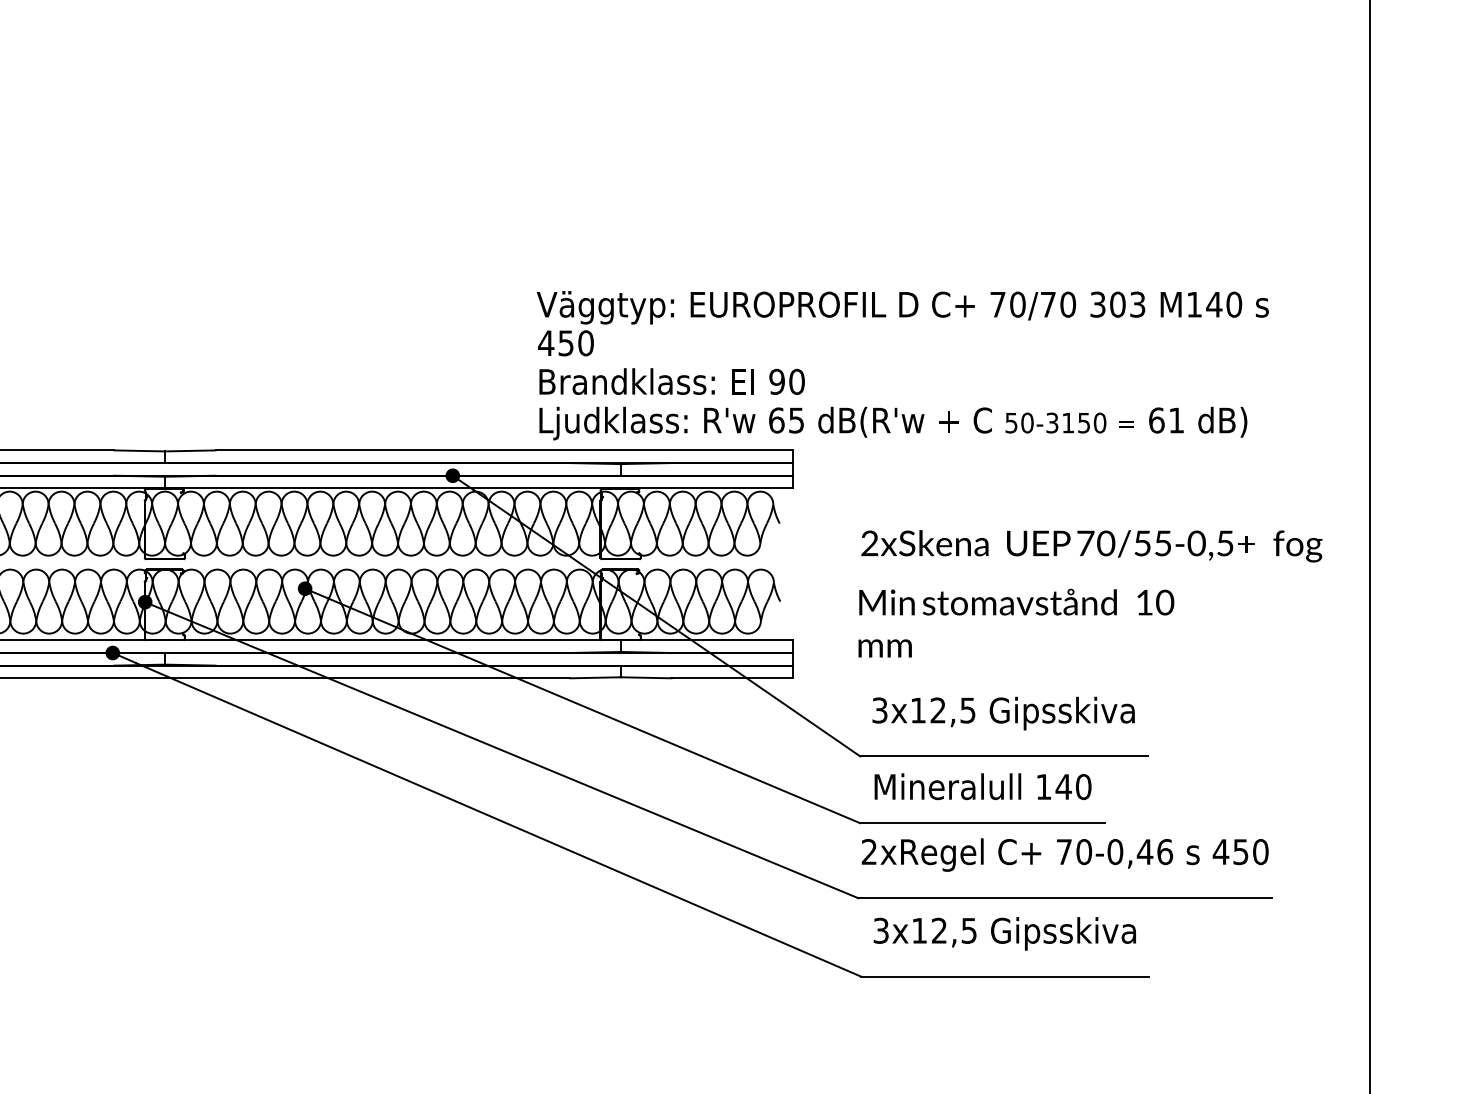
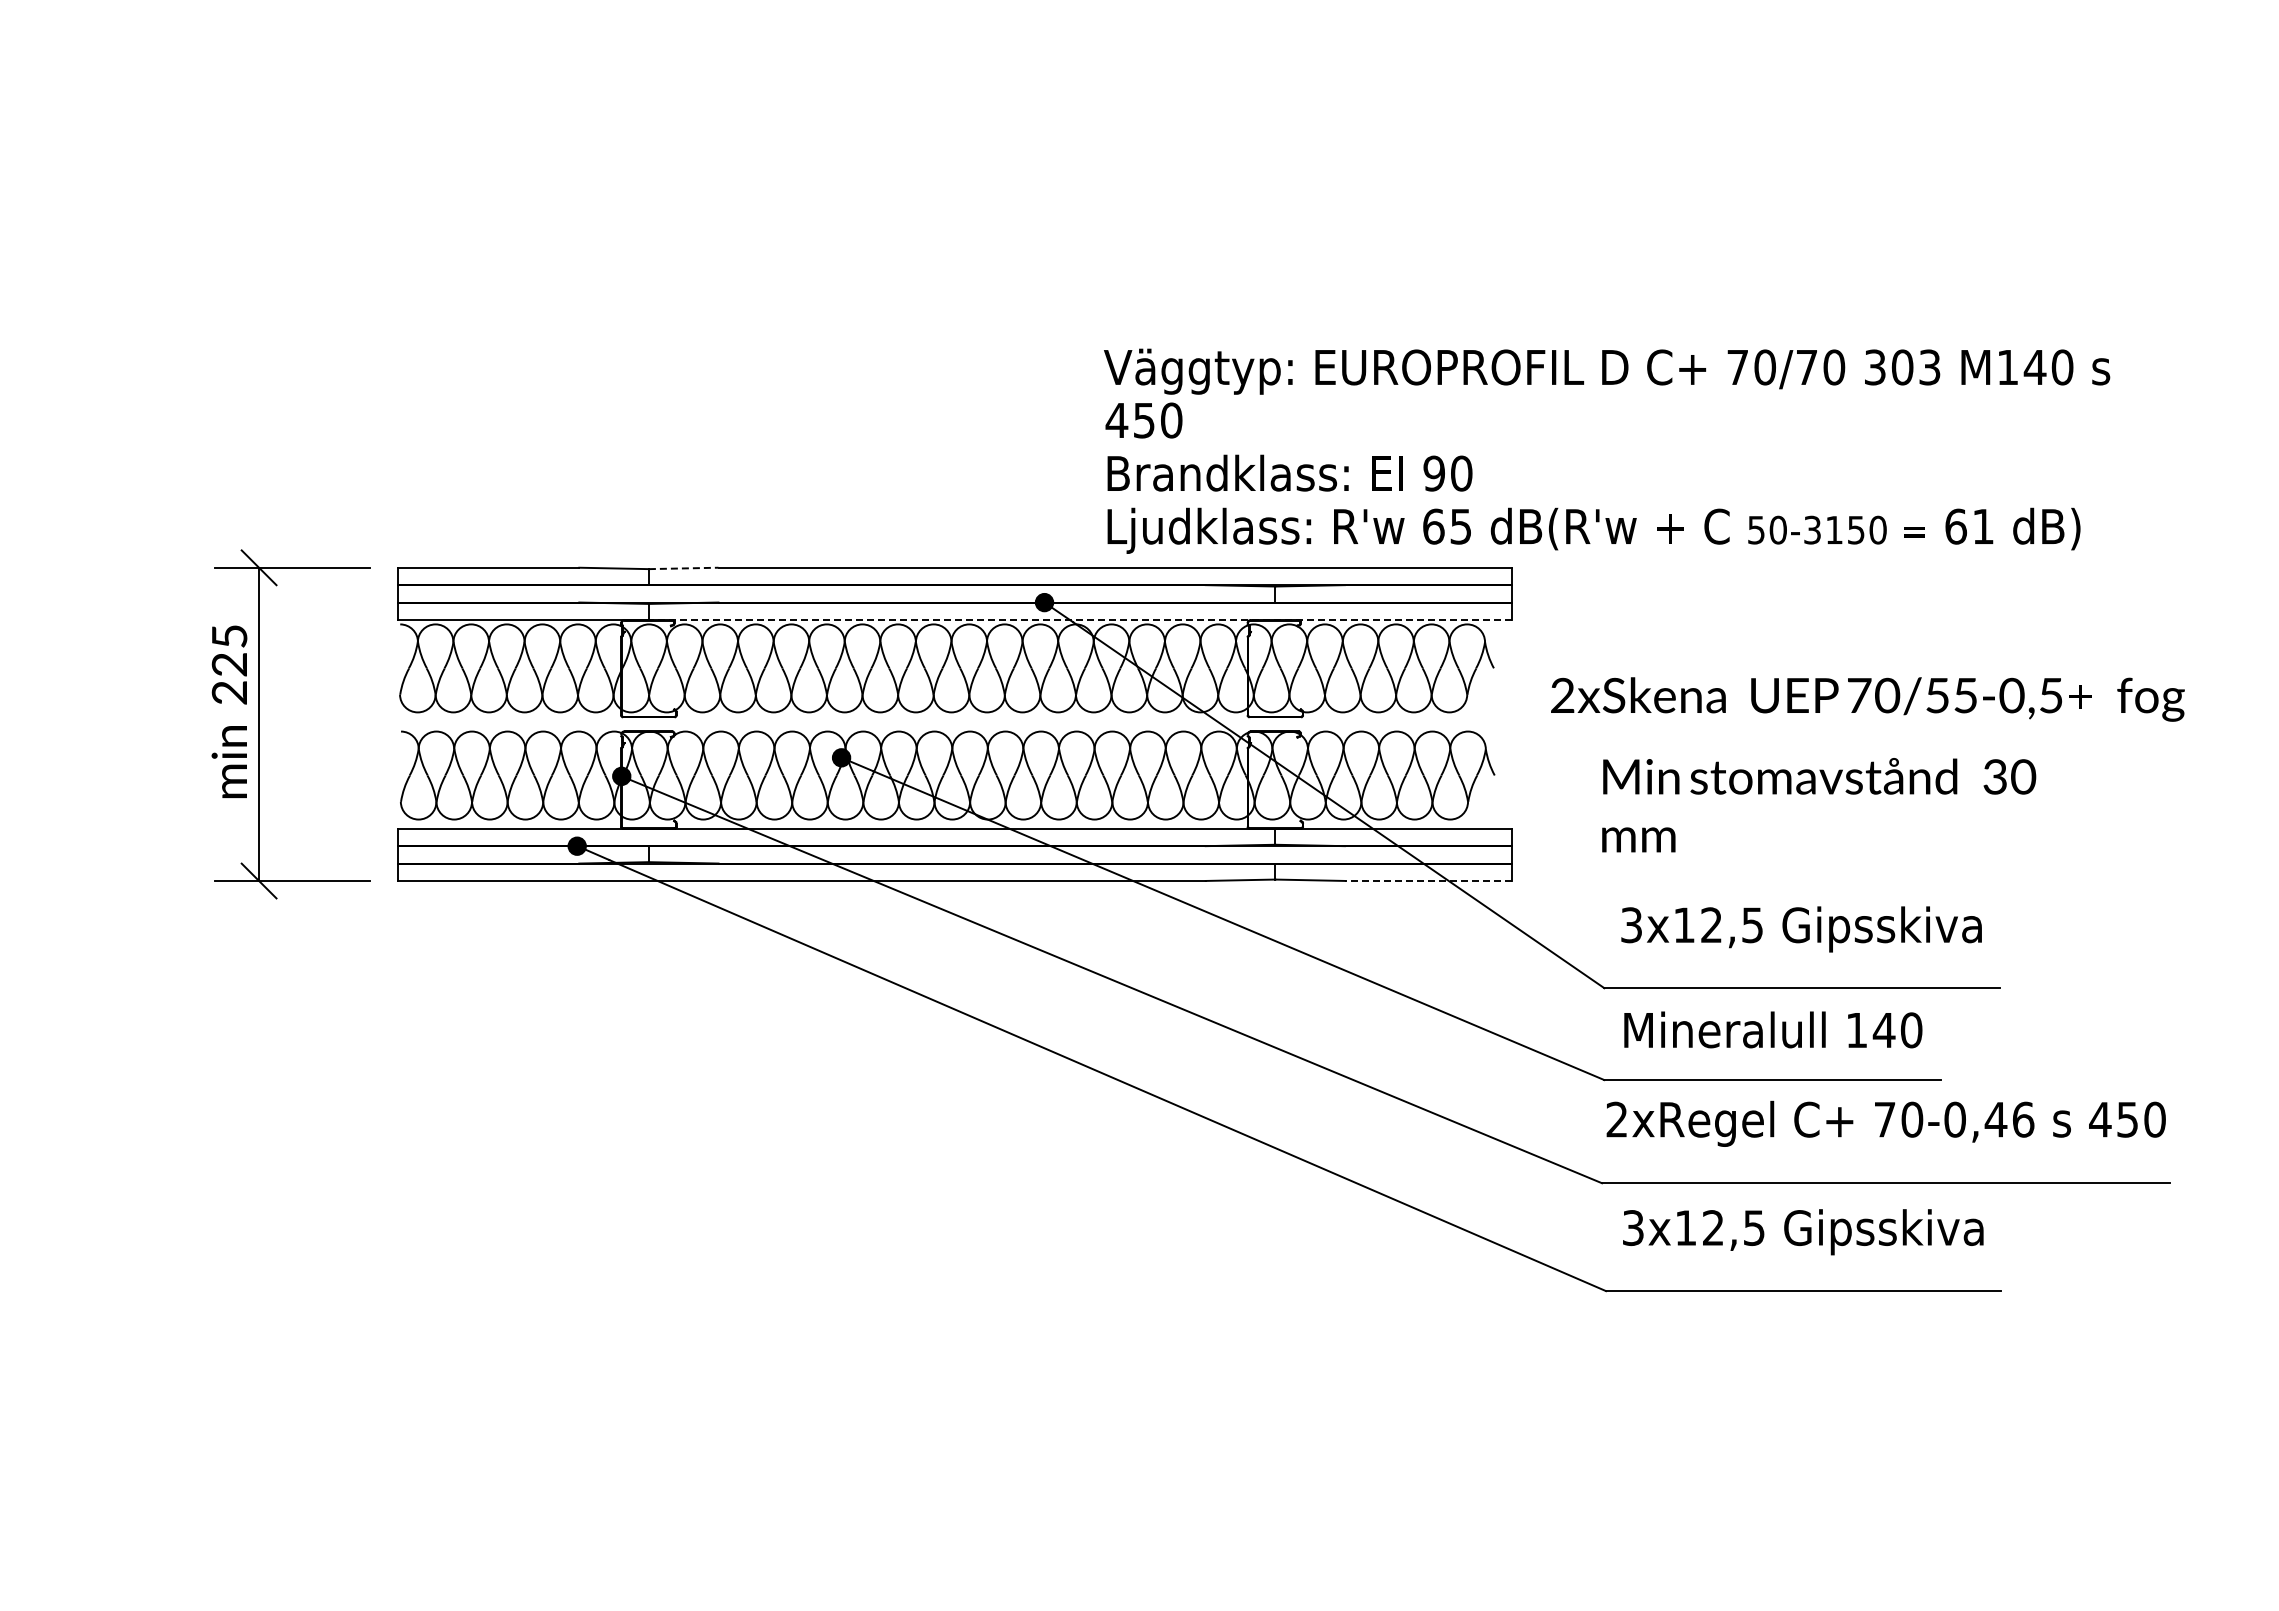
text: (903, 365) -> (1607, 450), moved
line: (190, 450) -> (683, 568), solid -> dashed
line: (478, 488) -> (1080, 619), solid -> dashed
text: (1091, 546) -> (1867, 699), moved
text: (1144, 602) -> (1994, 776), 10 -> 30
line: (732, 677) -> (1428, 880), solid -> dashed

